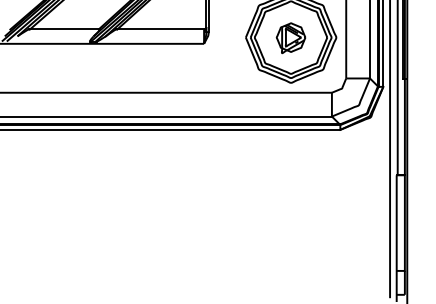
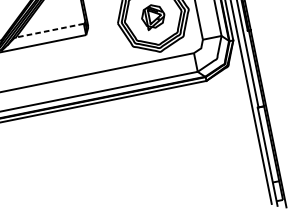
line: (160, 29) -> (49, 30), solid -> dashed

